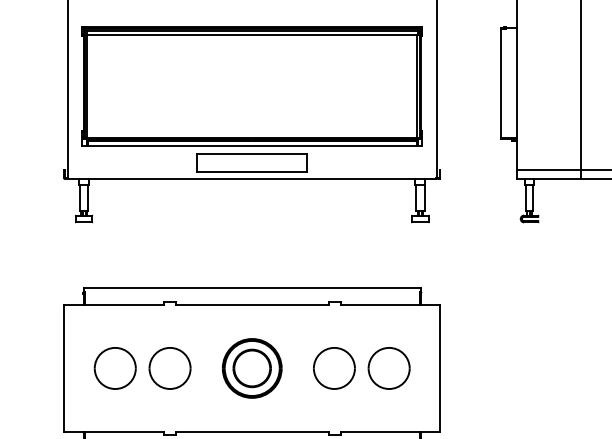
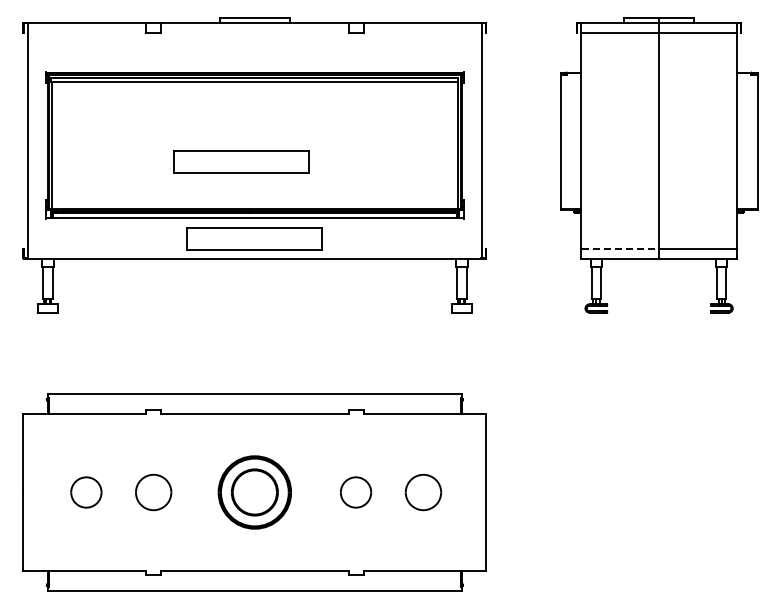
part: (241, 99) -> (241, 161), added
line: (549, 170) -> (620, 248), solid -> dashed
part: (115, 368) -> (86, 492), size x0.6
part: (169, 368) -> (153, 492), size x0.7
part: (333, 368) -> (355, 492), size x0.6
part: (389, 368) -> (423, 492), size x0.7

